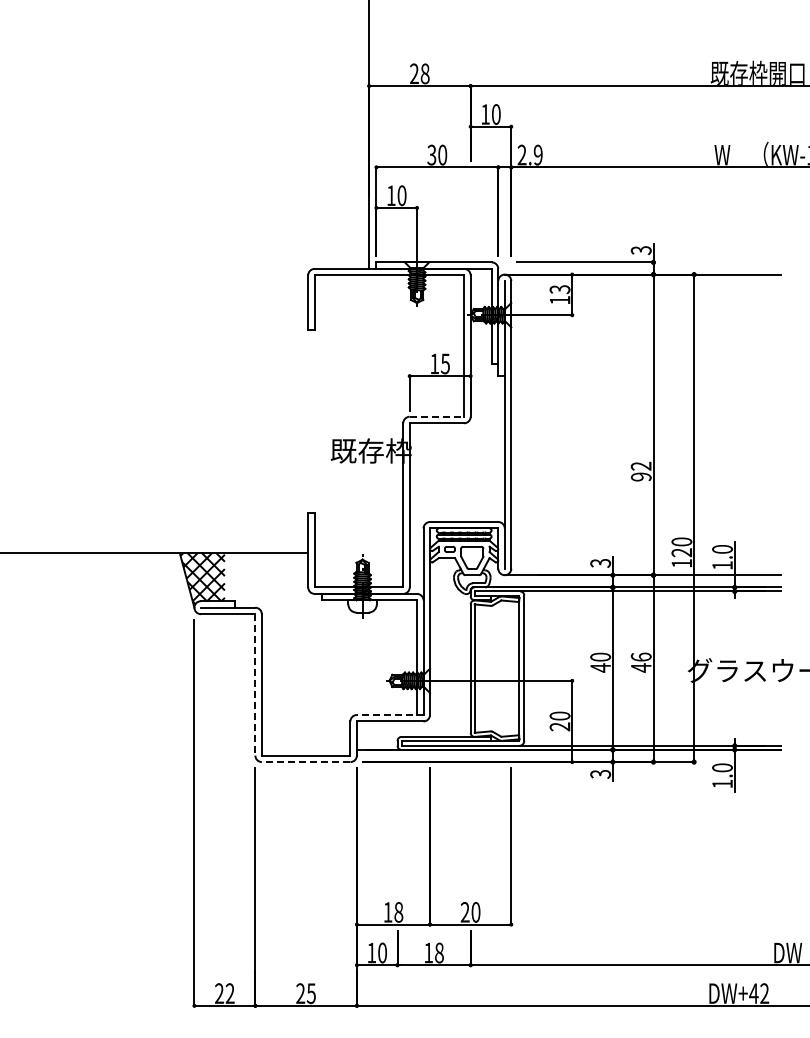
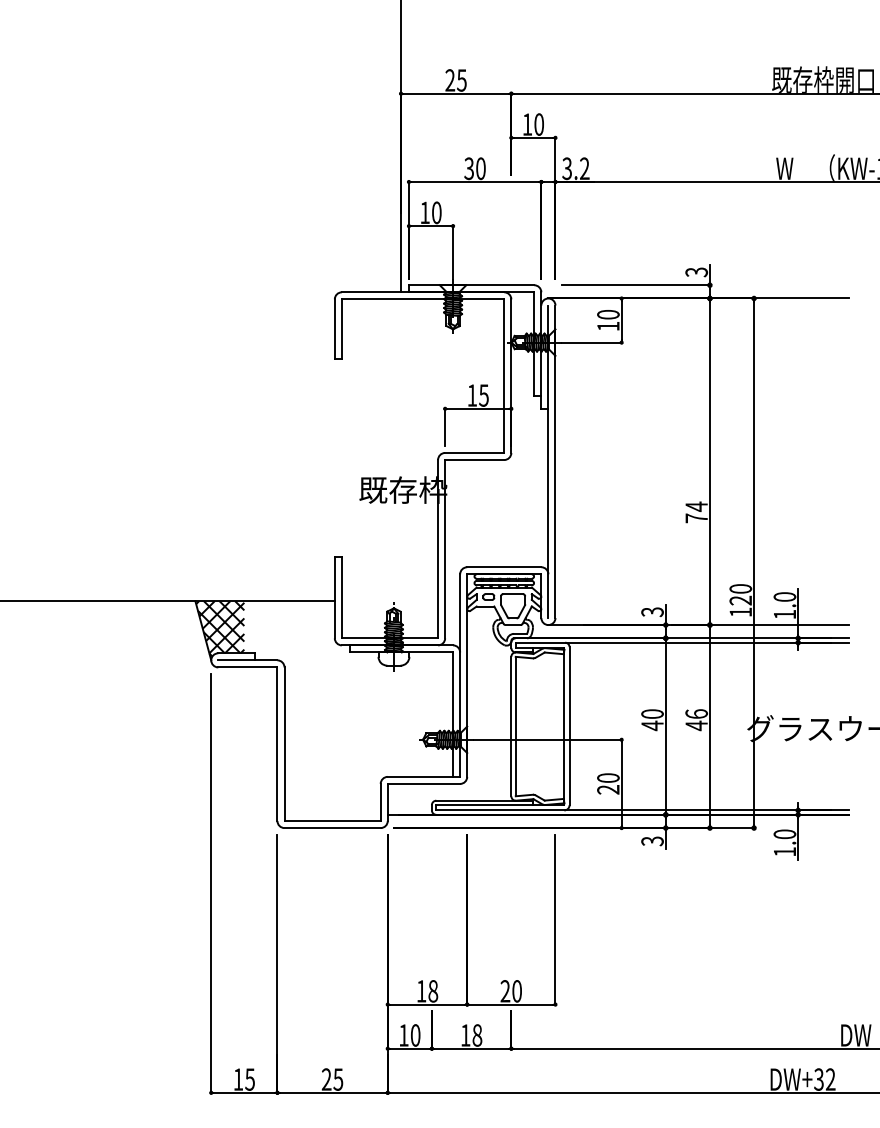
text: (424, 73) -> (461, 80), 28 -> 25
text: (529, 155) -> (575, 169), 2.9 -> 3.2
text: (559, 289) -> (607, 314), 13 -> 10
line: (437, 416) -> (475, 452), dashed -> solid
text: (640, 471) -> (695, 512), 92 -> 74
line: (255, 684) -> (277, 743), dashed -> solid
line: (389, 714) -> (423, 776), dashed -> solid
line: (305, 762) -> (331, 828), dashed -> solid
text: (224, 993) -> (243, 1079), 22 -> 15
text: (753, 993) -> (818, 1079), DW+42 -> DW+32

